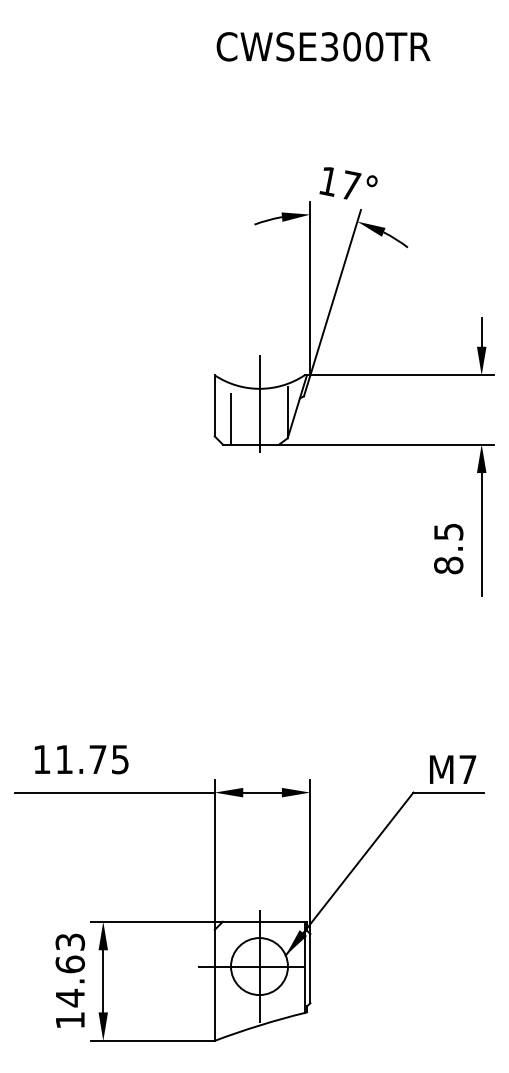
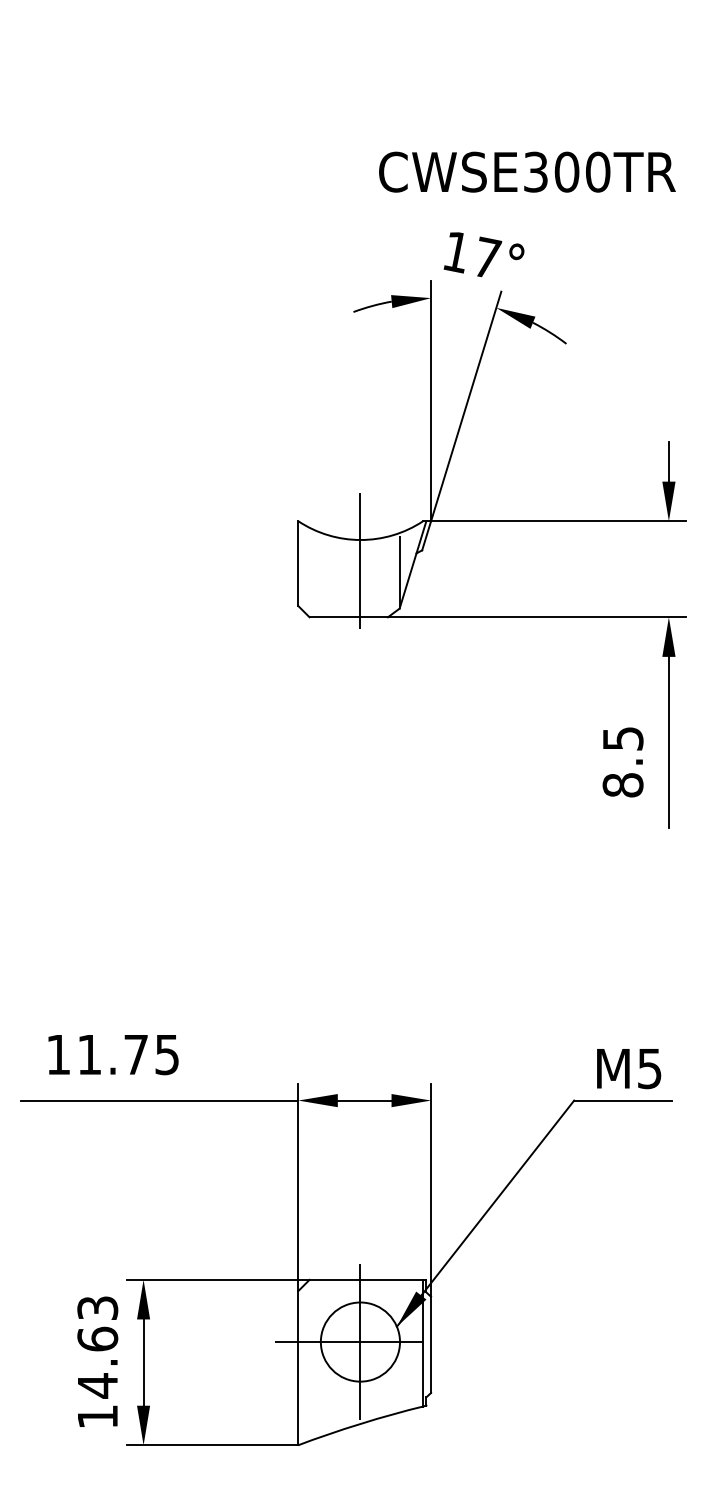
text: (323, 46) -> (527, 171), moved
line: (230, 413) -> (320, 574), removed
text: (467, 770) -> (649, 1069), M7 -> M5

